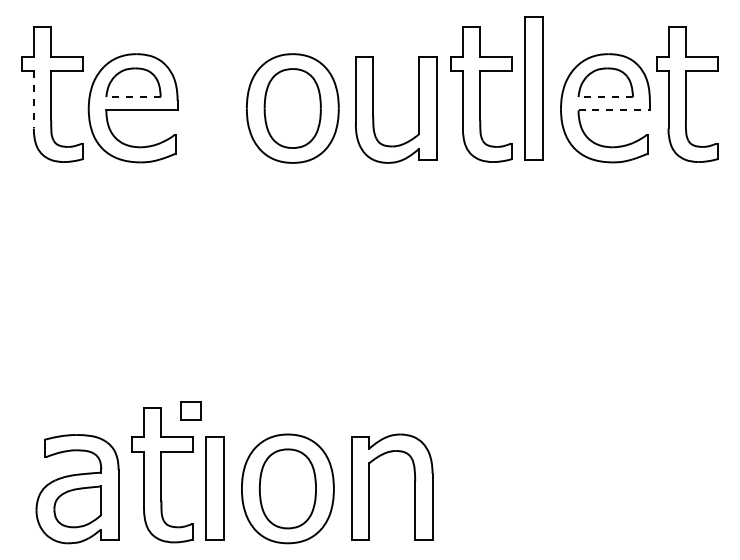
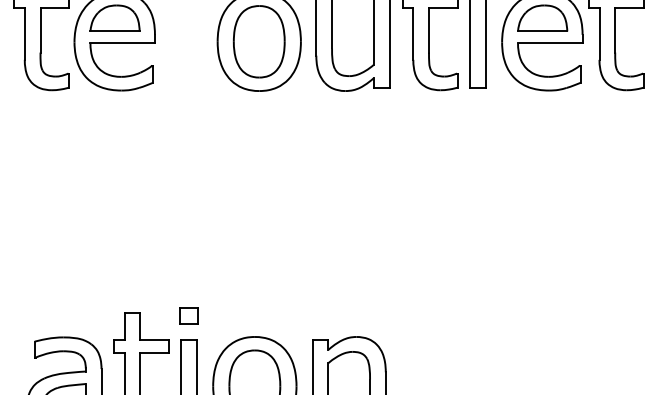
line: (133, 97) -> (115, 31), dashed -> solid
line: (605, 97) -> (542, 31), dashed -> solid
line: (33, 99) -> (24, 33), dashed -> solid
line: (614, 110) -> (550, 43), dashed -> solid
part: (190, 410) -> (188, 315), moved

